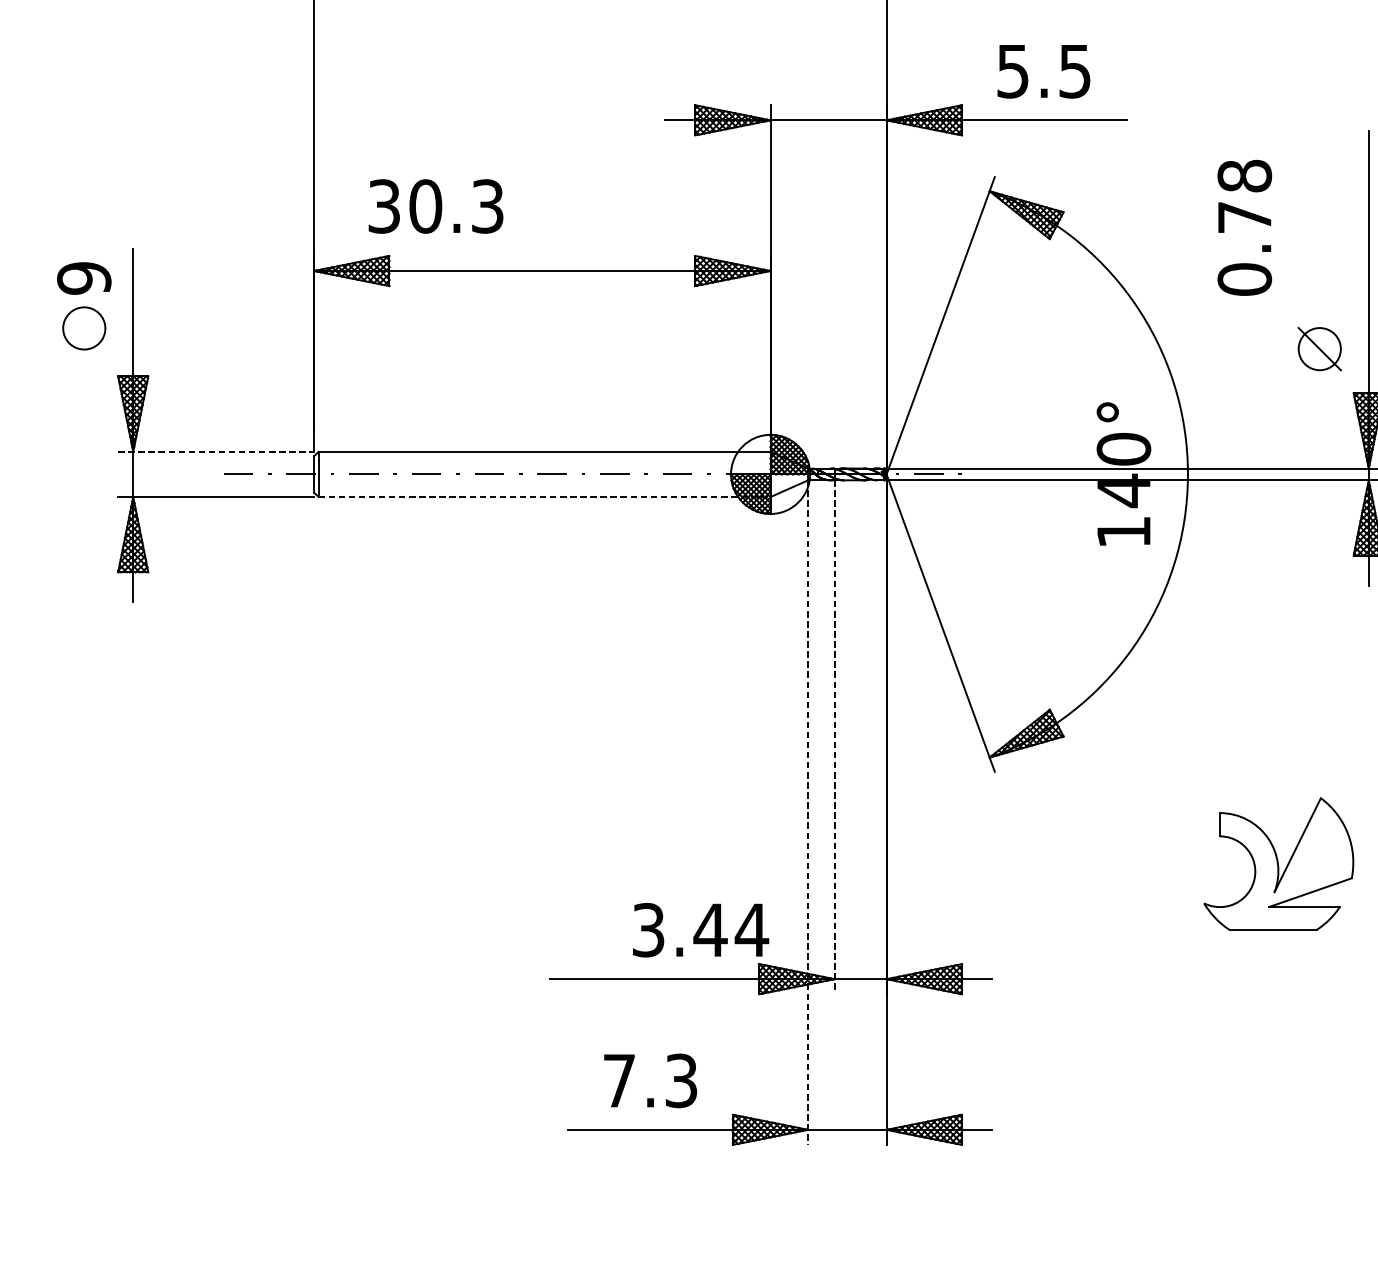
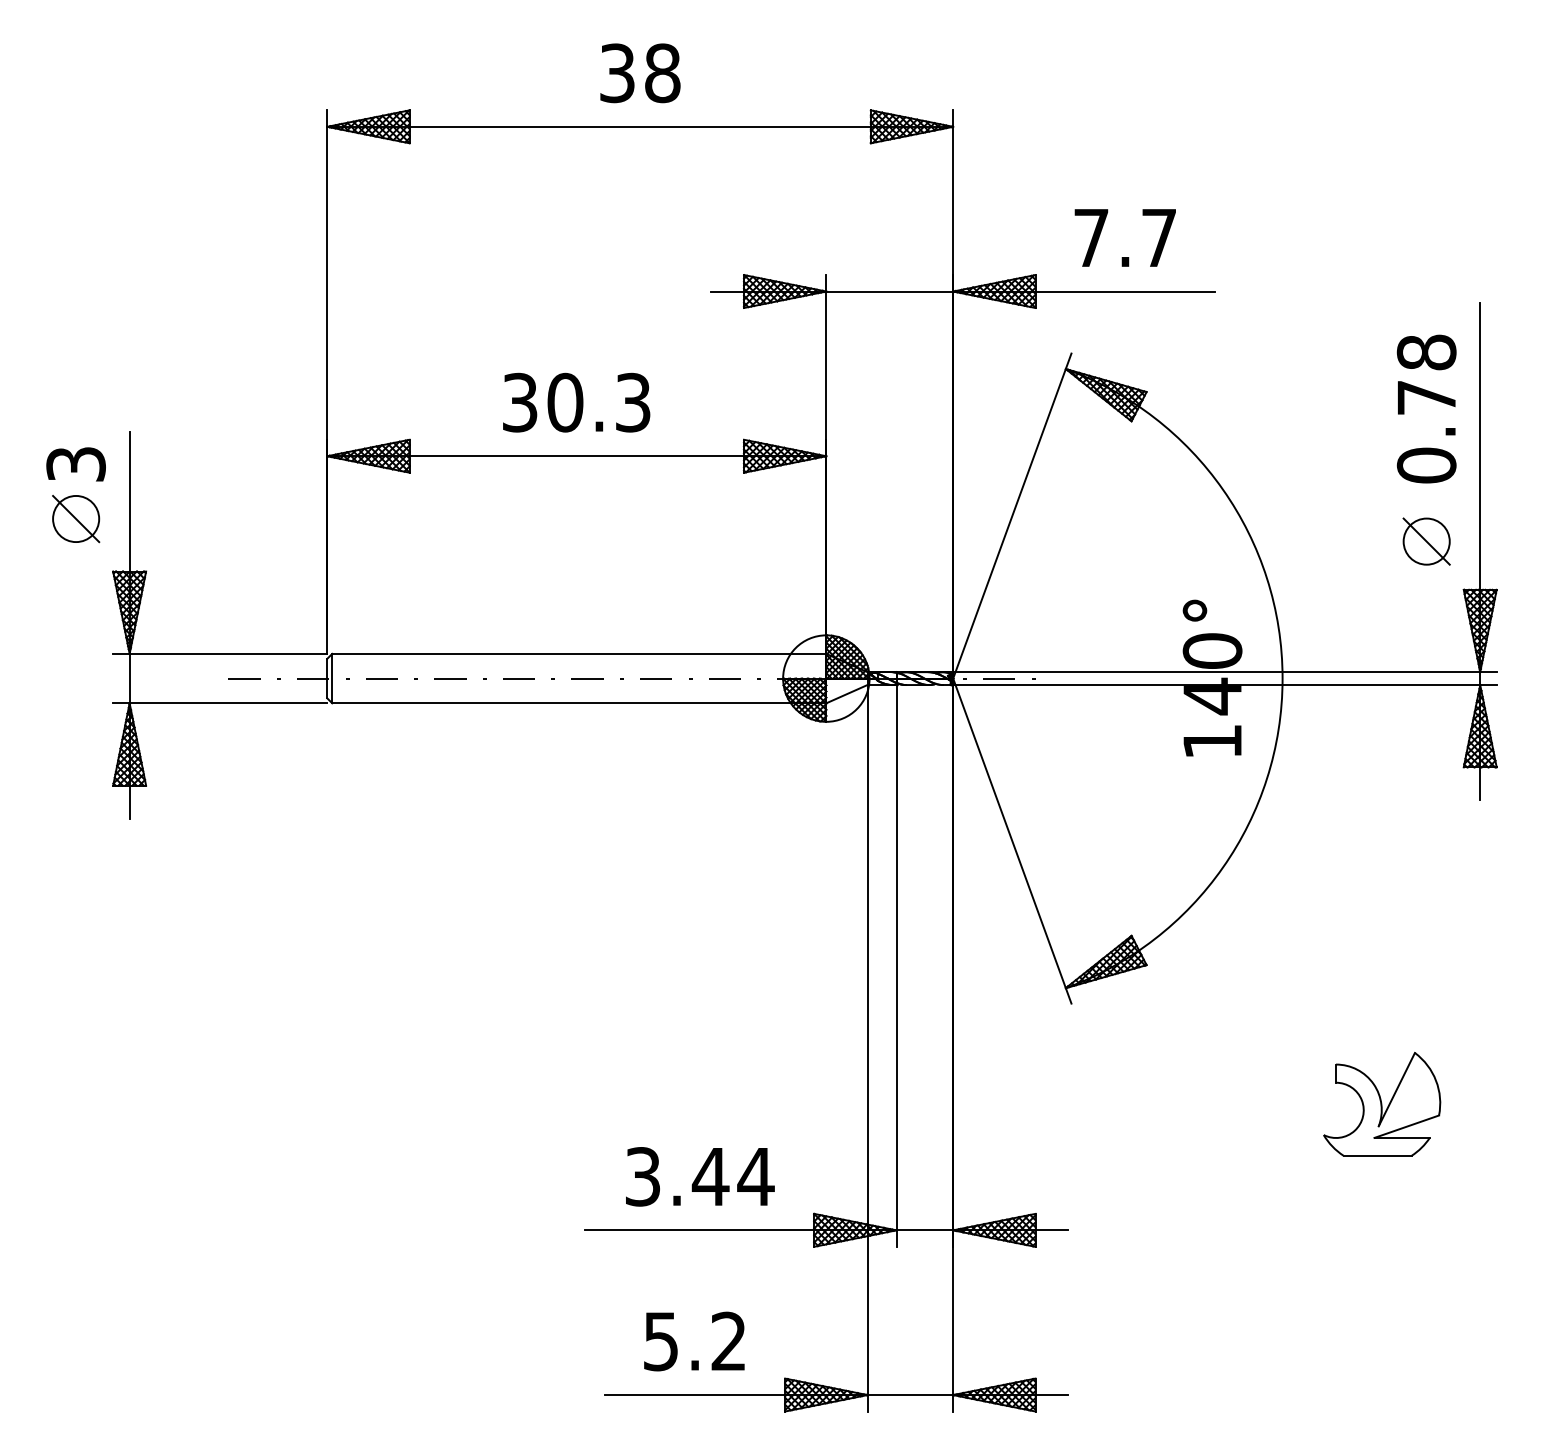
text: (1043, 71) -> (1124, 238), 5.5 -> 7.7
text: (435, 206) -> (576, 402), moved
text: (1244, 227) -> (1426, 408), moved
text: (83, 278) -> (75, 464), 9 -> 3
line: (84, 327) -> (76, 518), added
line: (216, 451) -> (220, 653), dashed -> solid
line: (544, 497) -> (579, 703), dashed -> solid
line: (834, 736) -> (896, 965), dashed -> solid
line: (808, 812) -> (867, 1048), dashed -> solid
part: (1279, 863) -> (1382, 1103), size x0.71
text: (701, 929) -> (700, 1176), moved
text: (649, 1080) -> (694, 1341), 7.3 -> 5.2

